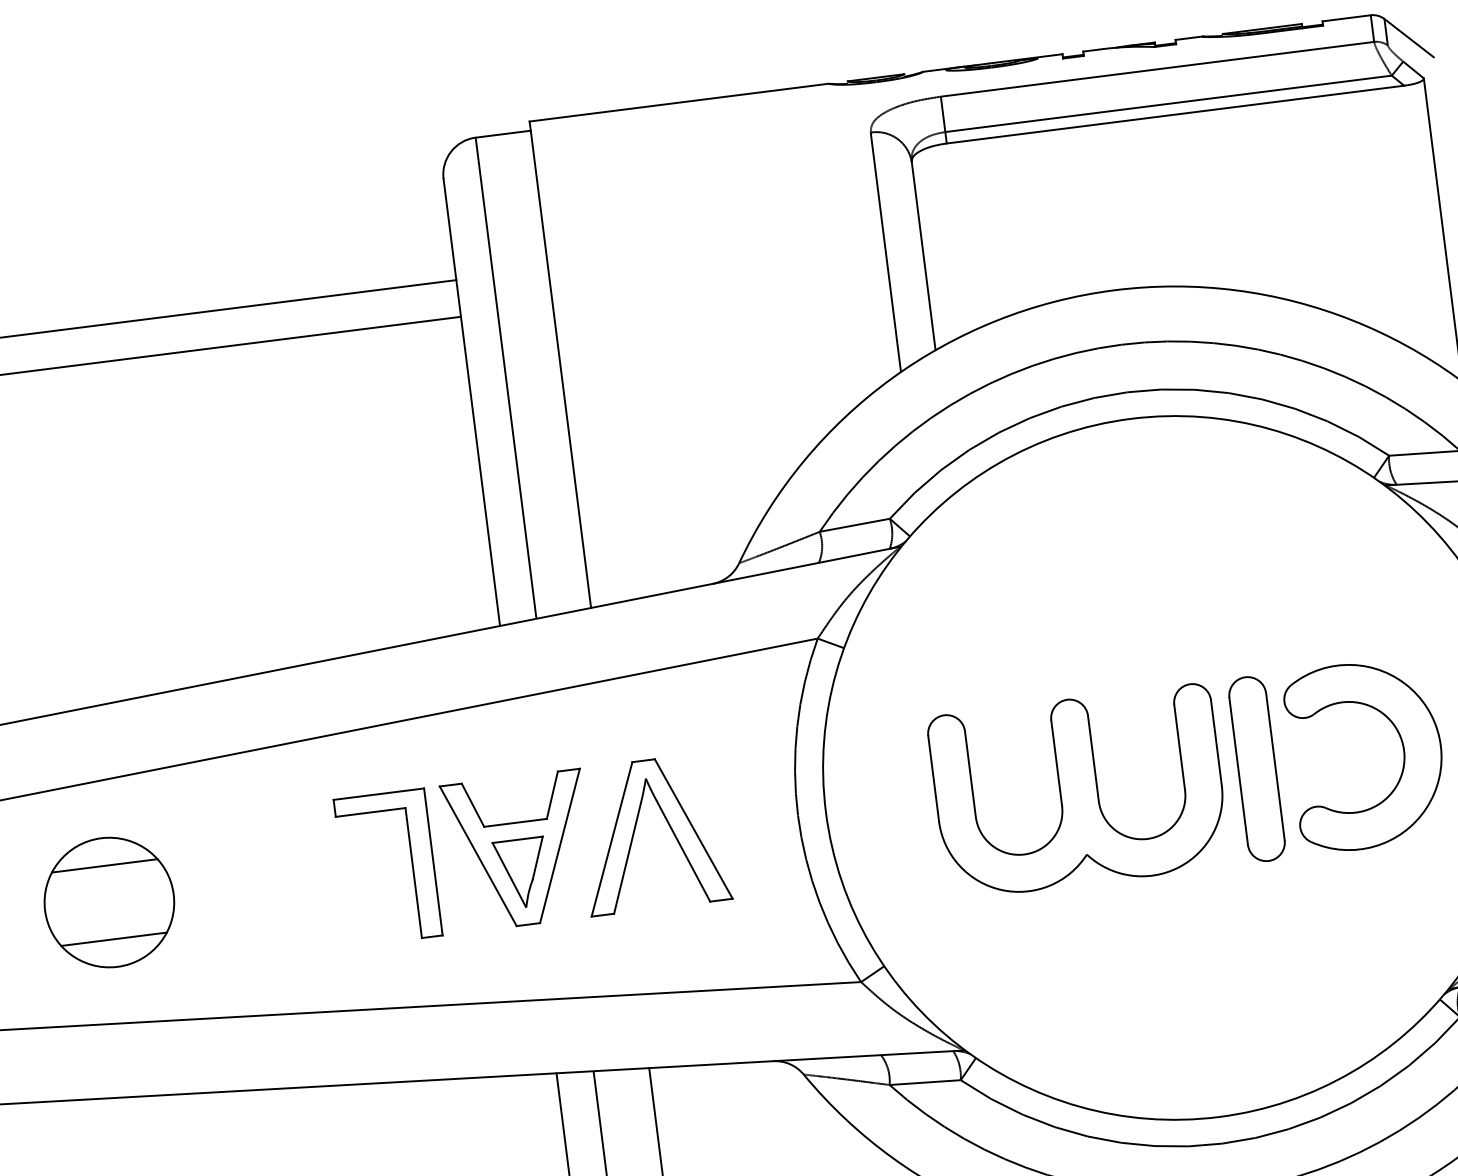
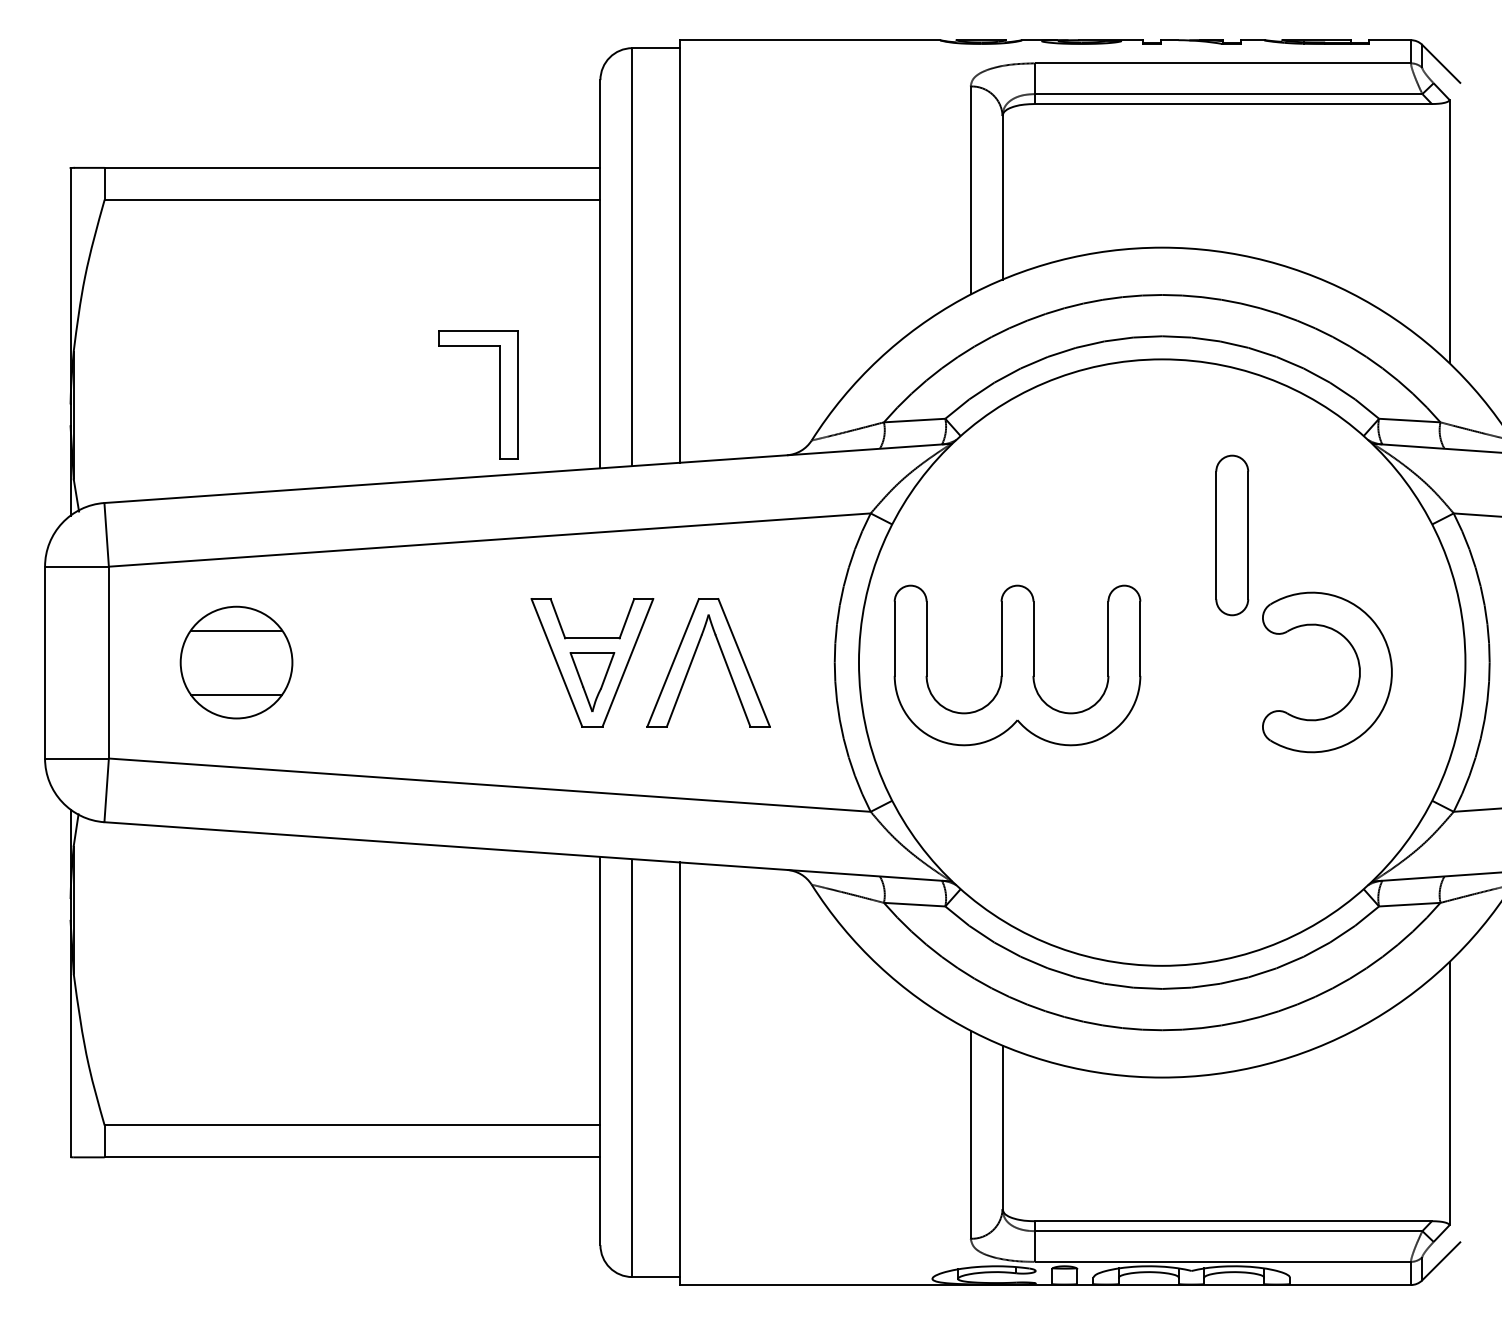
part: (1257, 769) -> (1232, 535), moved
part: (1078, 791) -> (1017, 665), moved
part: (412, 864) -> (499, 394), moved

